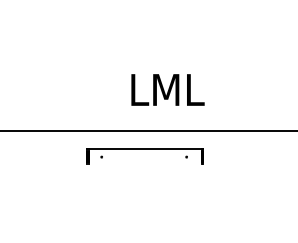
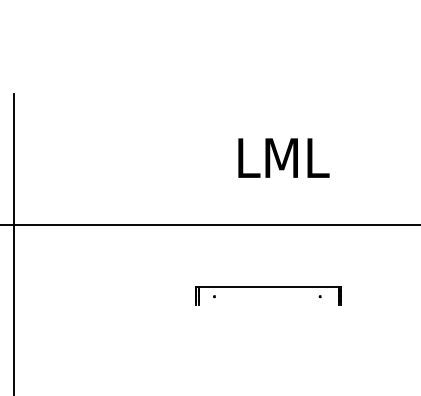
text: (167, 89) -> (283, 157), moved
part: (145, 149) -> (268, 287), moved

